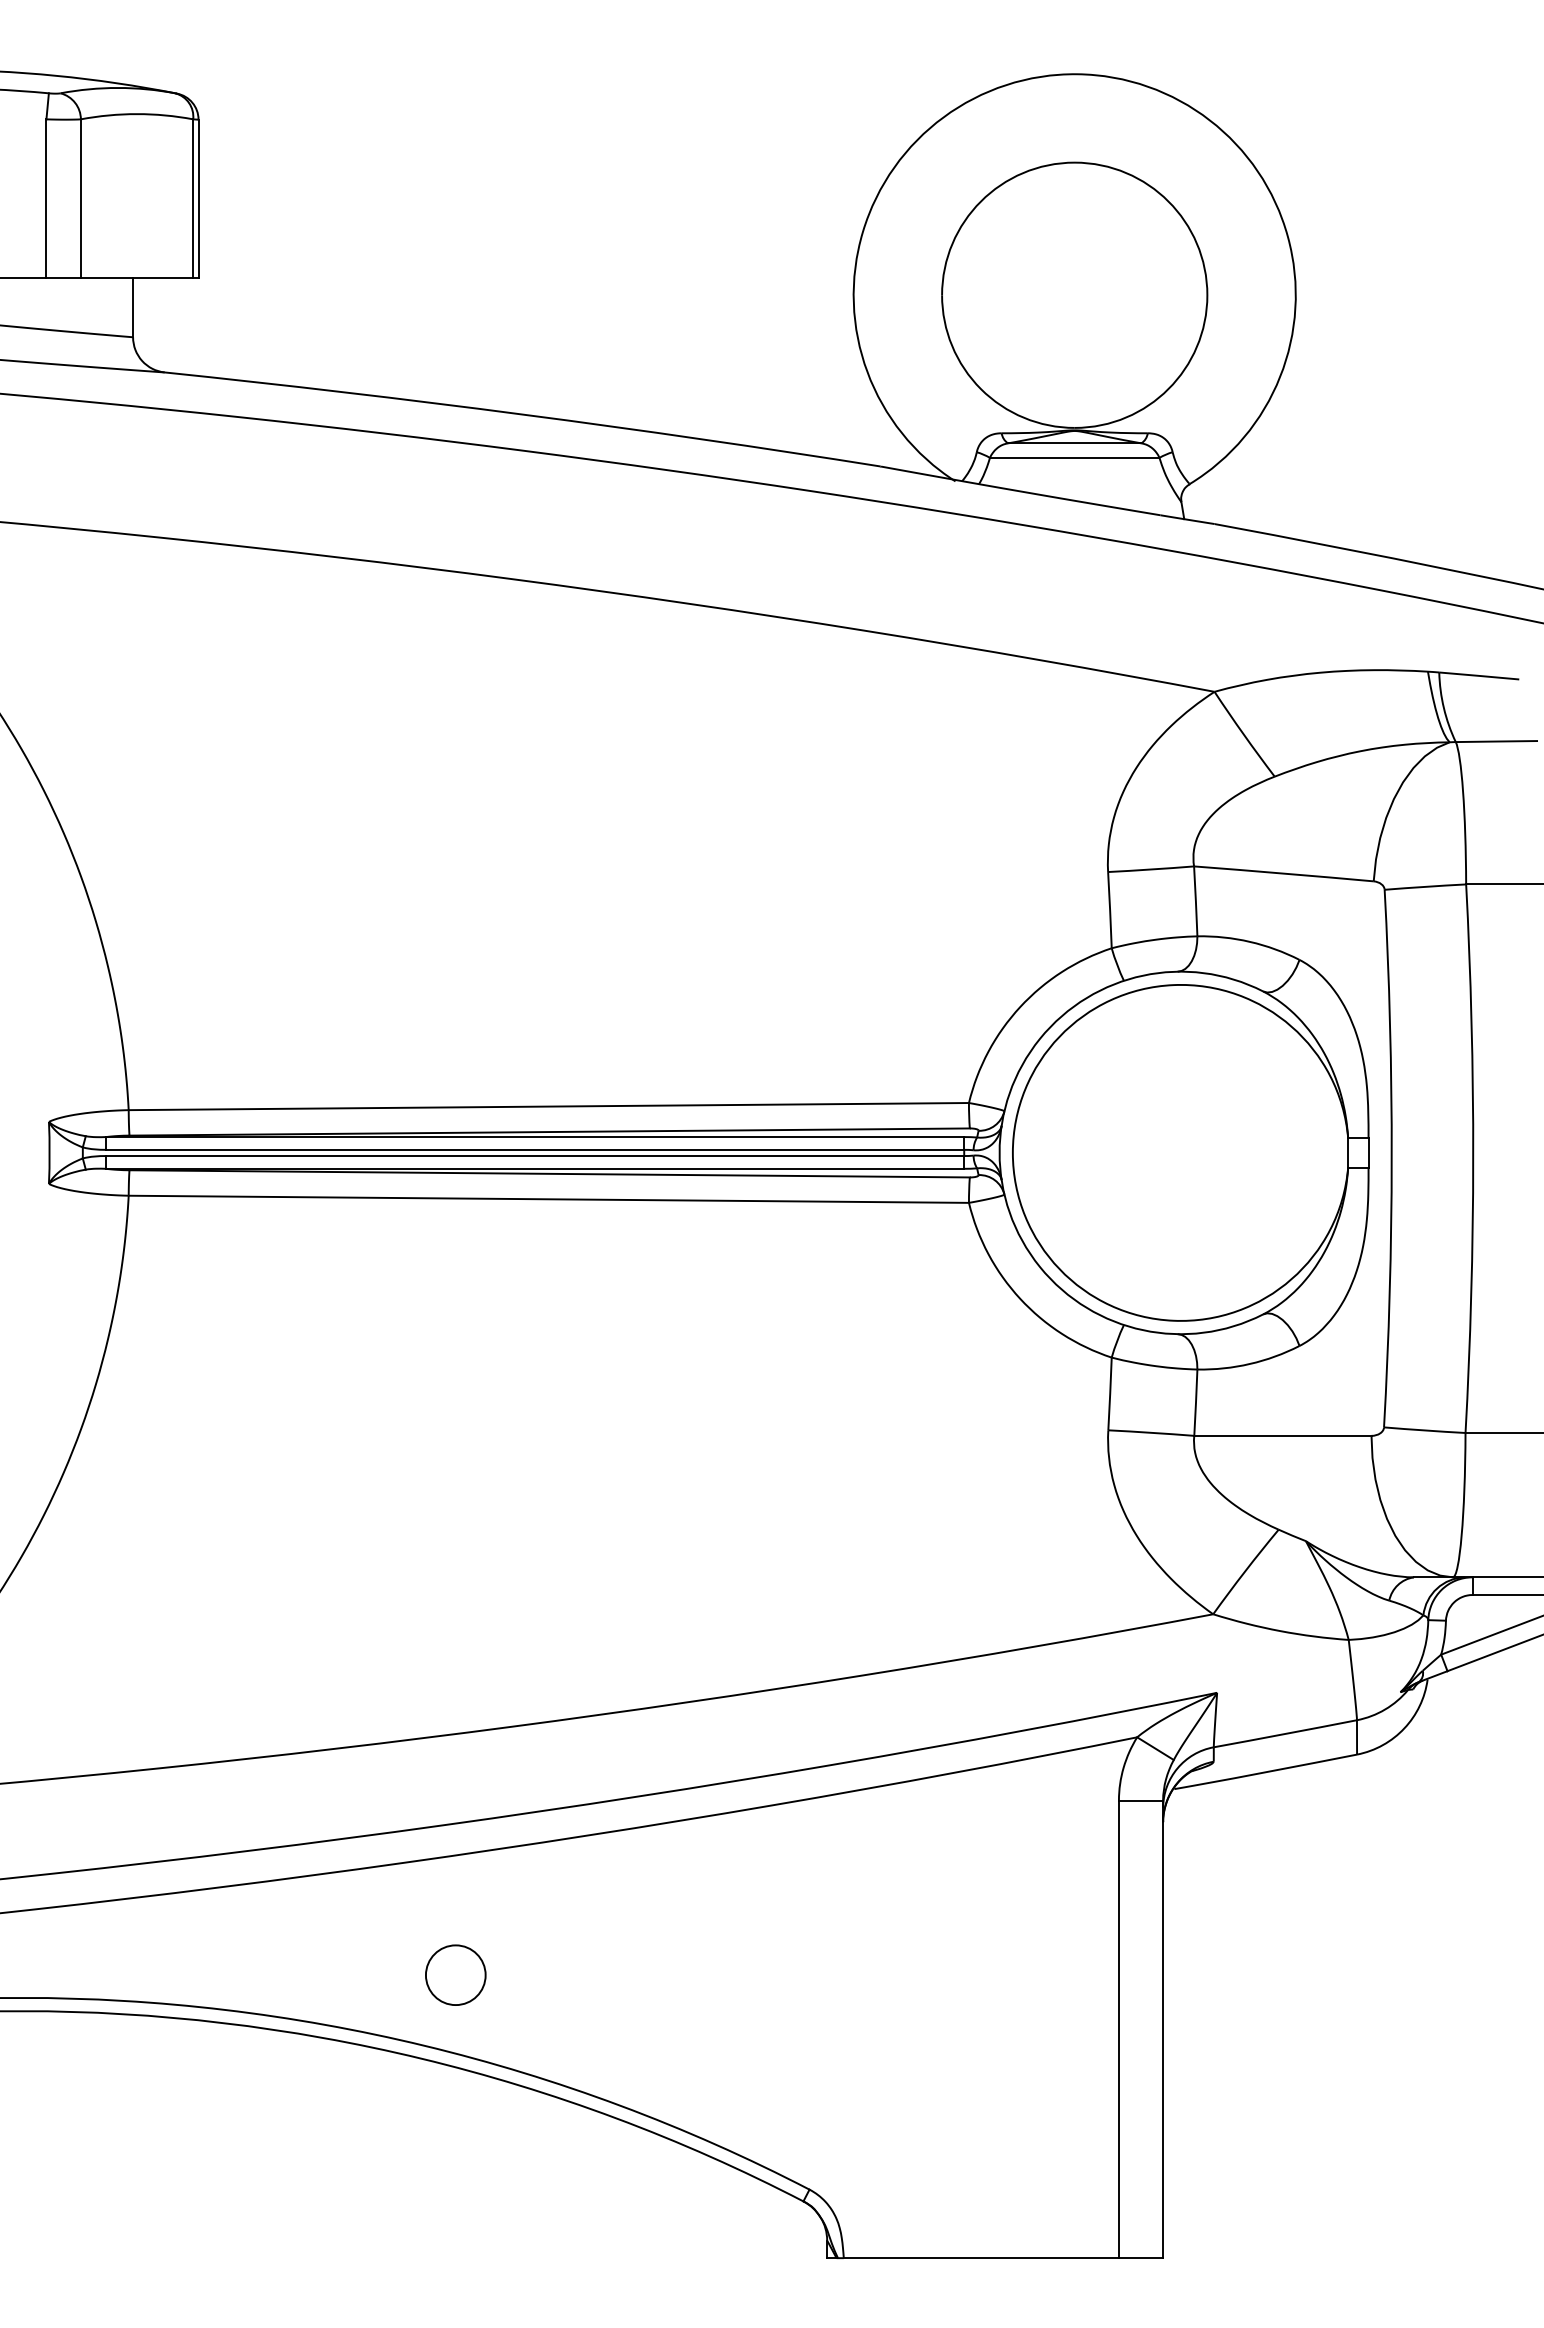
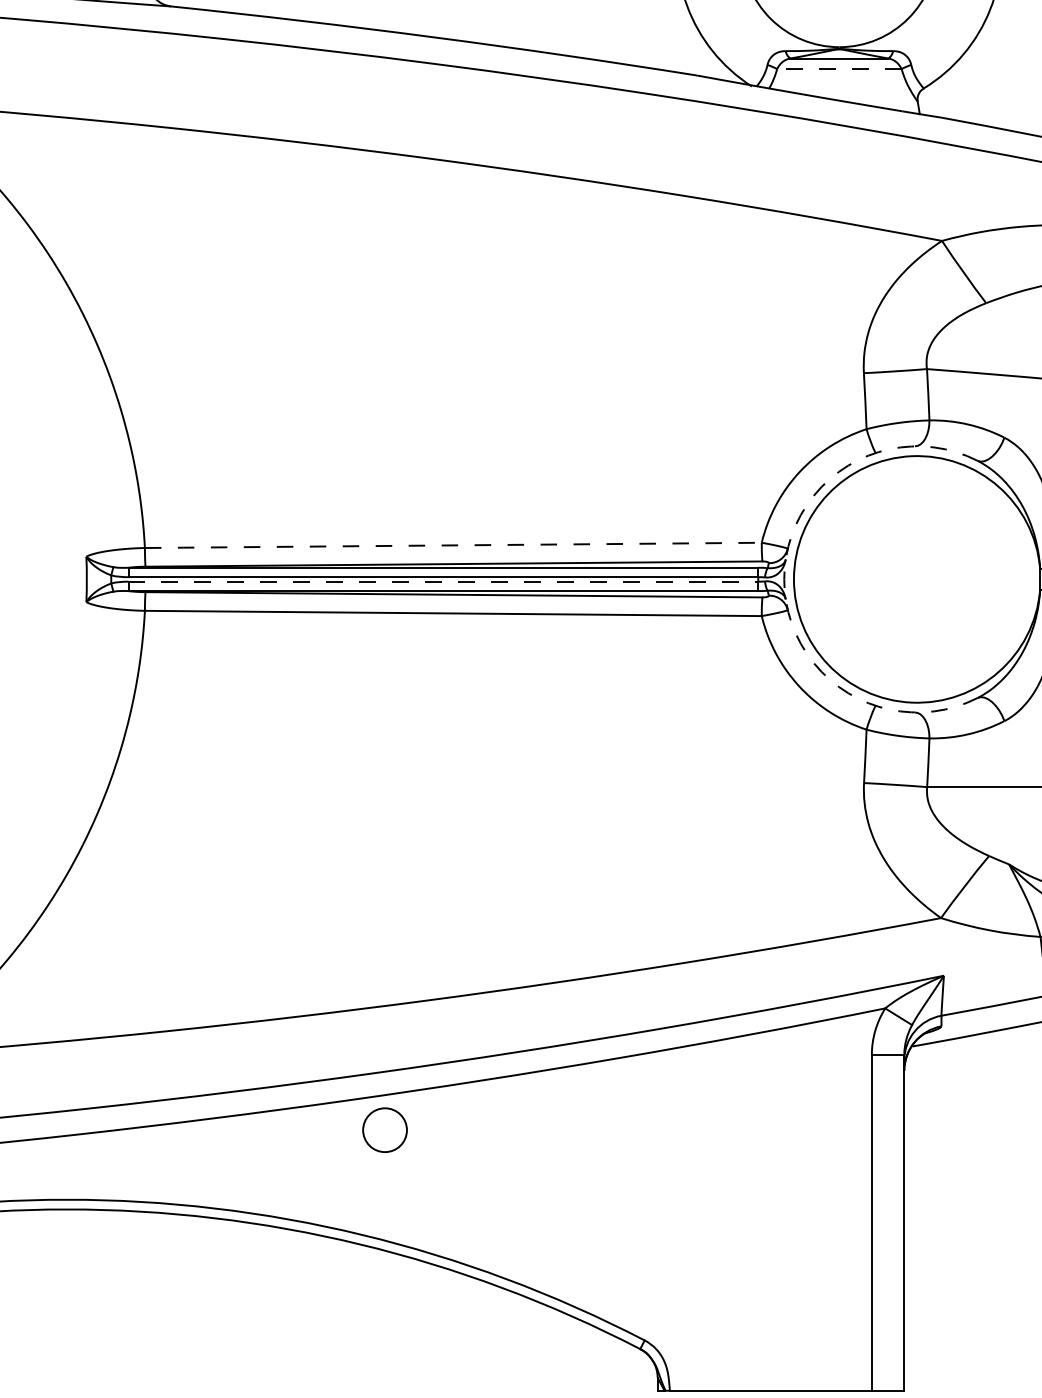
line: (1074, 457) -> (839, 68), solid -> dashed
line: (547, 1106) -> (452, 545), solid -> dashed
arc: (999, 1152) -> (784, 579), solid -> dashed
line: (535, 1156) -> (443, 582), solid -> dashed
circle: (455, 1974) -> (384, 1129), moved

